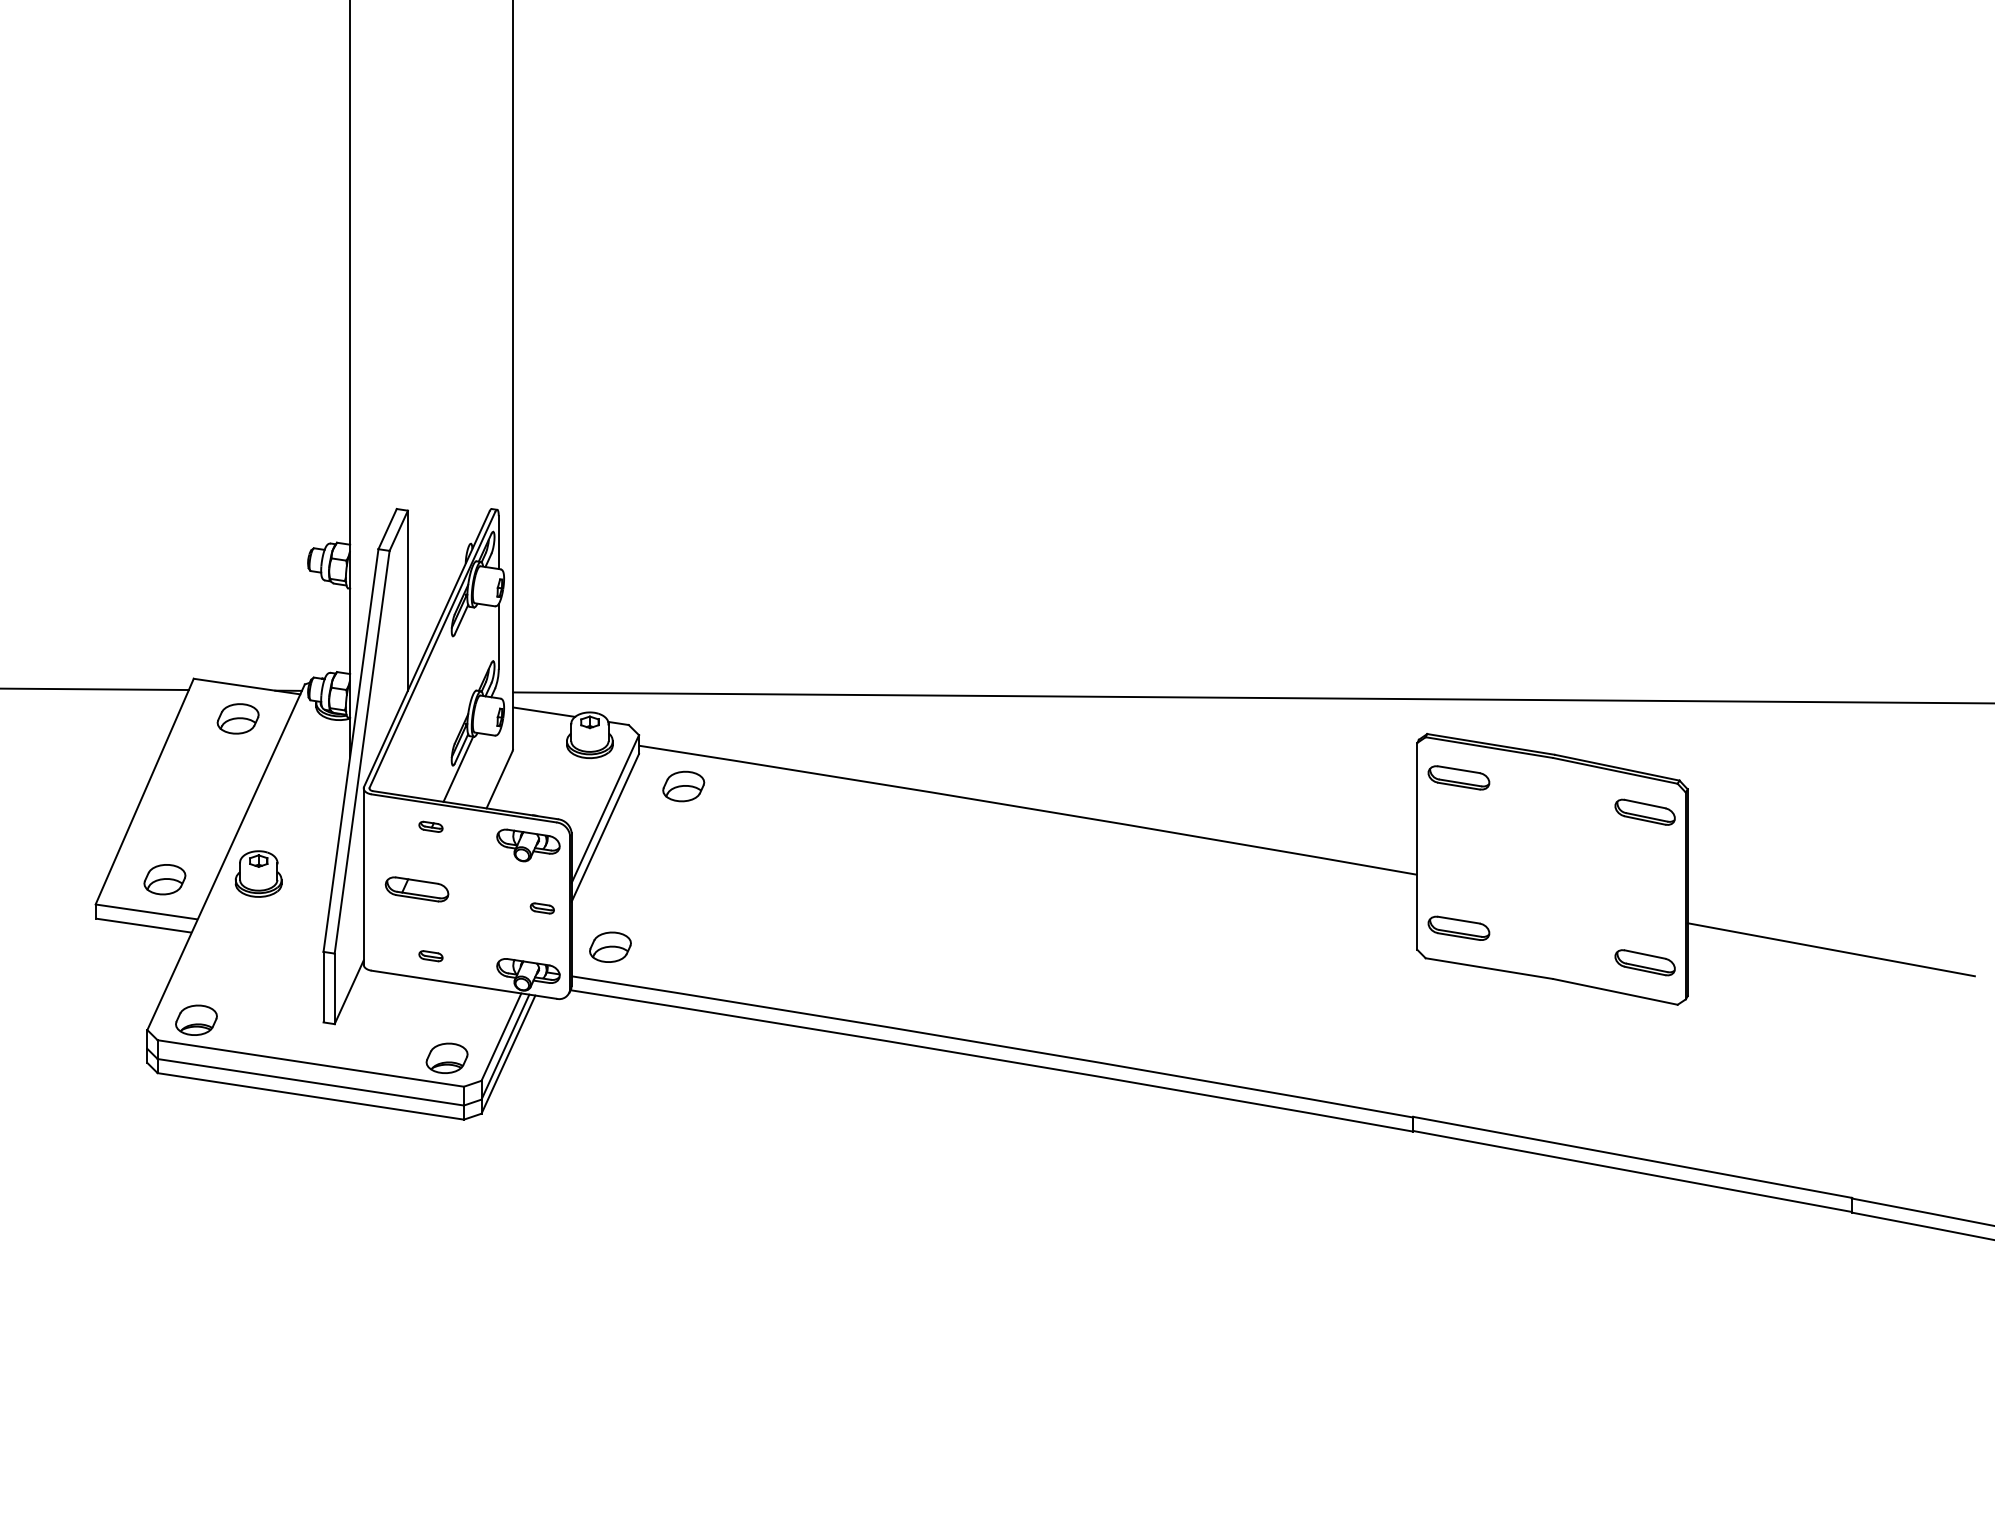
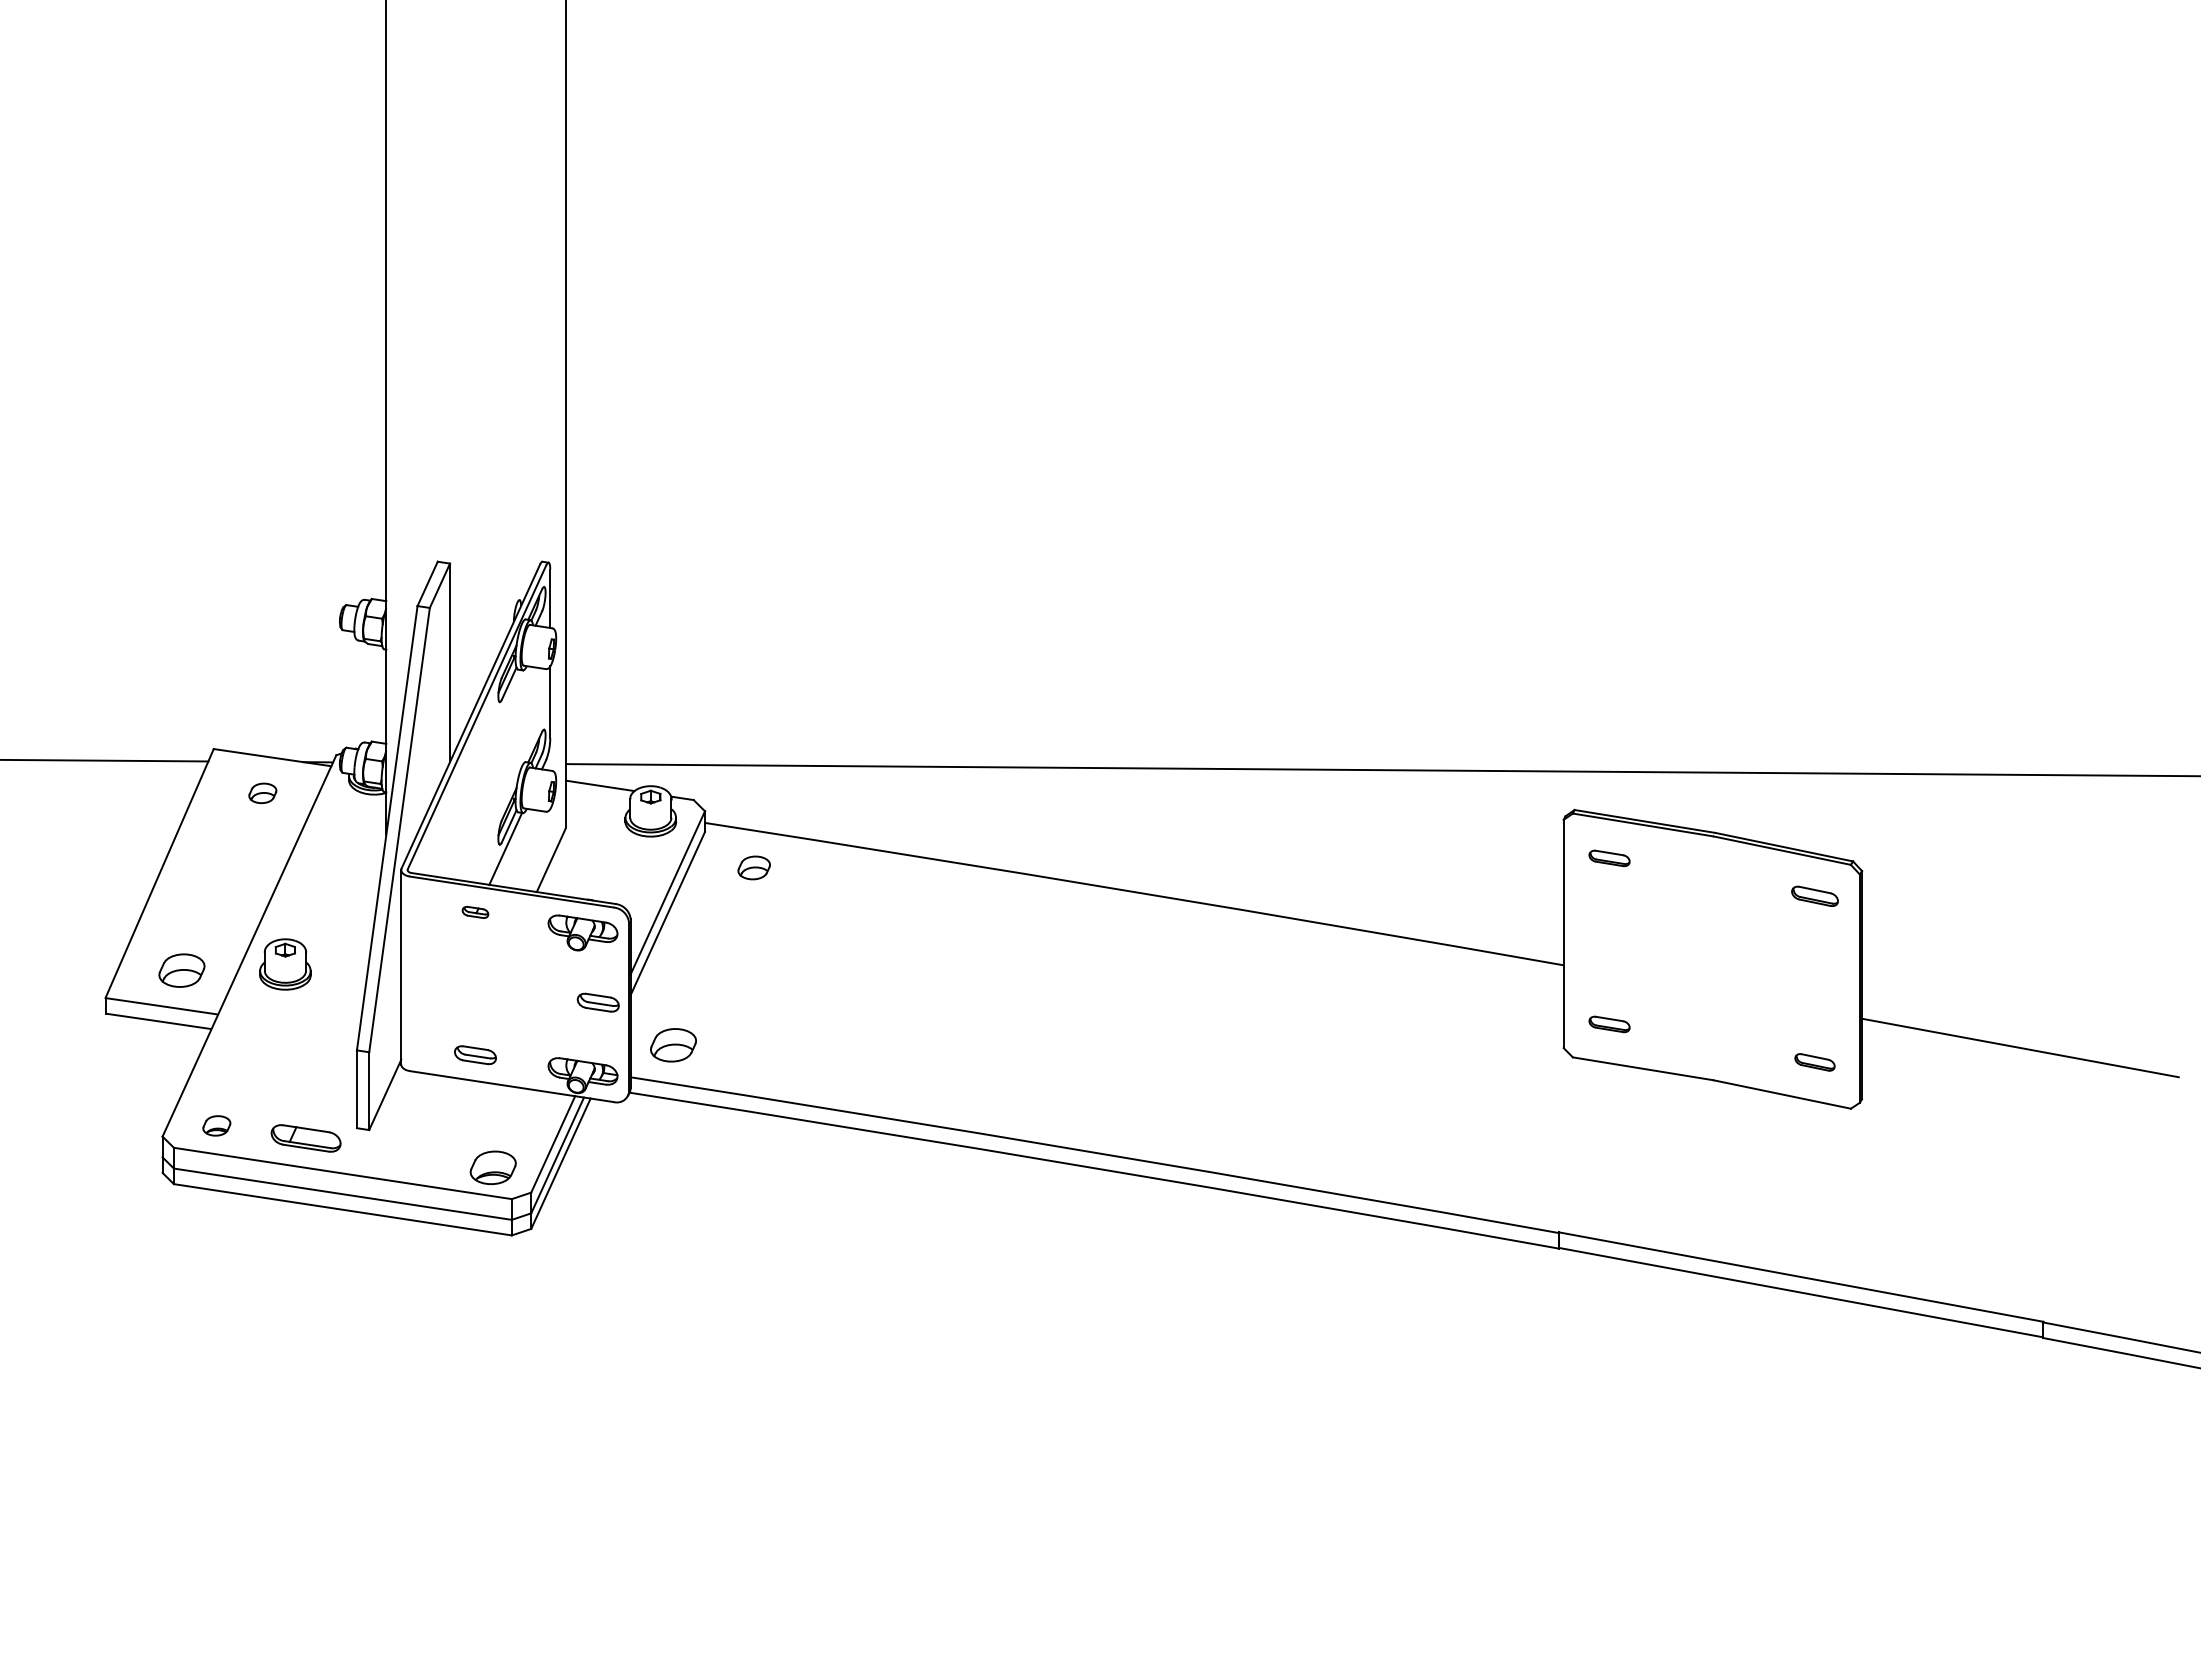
part: (237, 719) -> (262, 793), size x0.6
part: (1458, 777) -> (1609, 858), size x0.6
part: (682, 786) -> (753, 867), size x0.7
part: (1644, 812) -> (1814, 896), size x0.7
part: (416, 889) -> (305, 1138), moved
part: (542, 907) -> (598, 1001), size x1.6
part: (1458, 928) -> (1609, 1024), size x0.6
part: (431, 955) -> (475, 1054), size x1.6
part: (1644, 962) -> (1814, 1062), size x0.6
part: (196, 1019) -> (216, 1125), size x0.6

